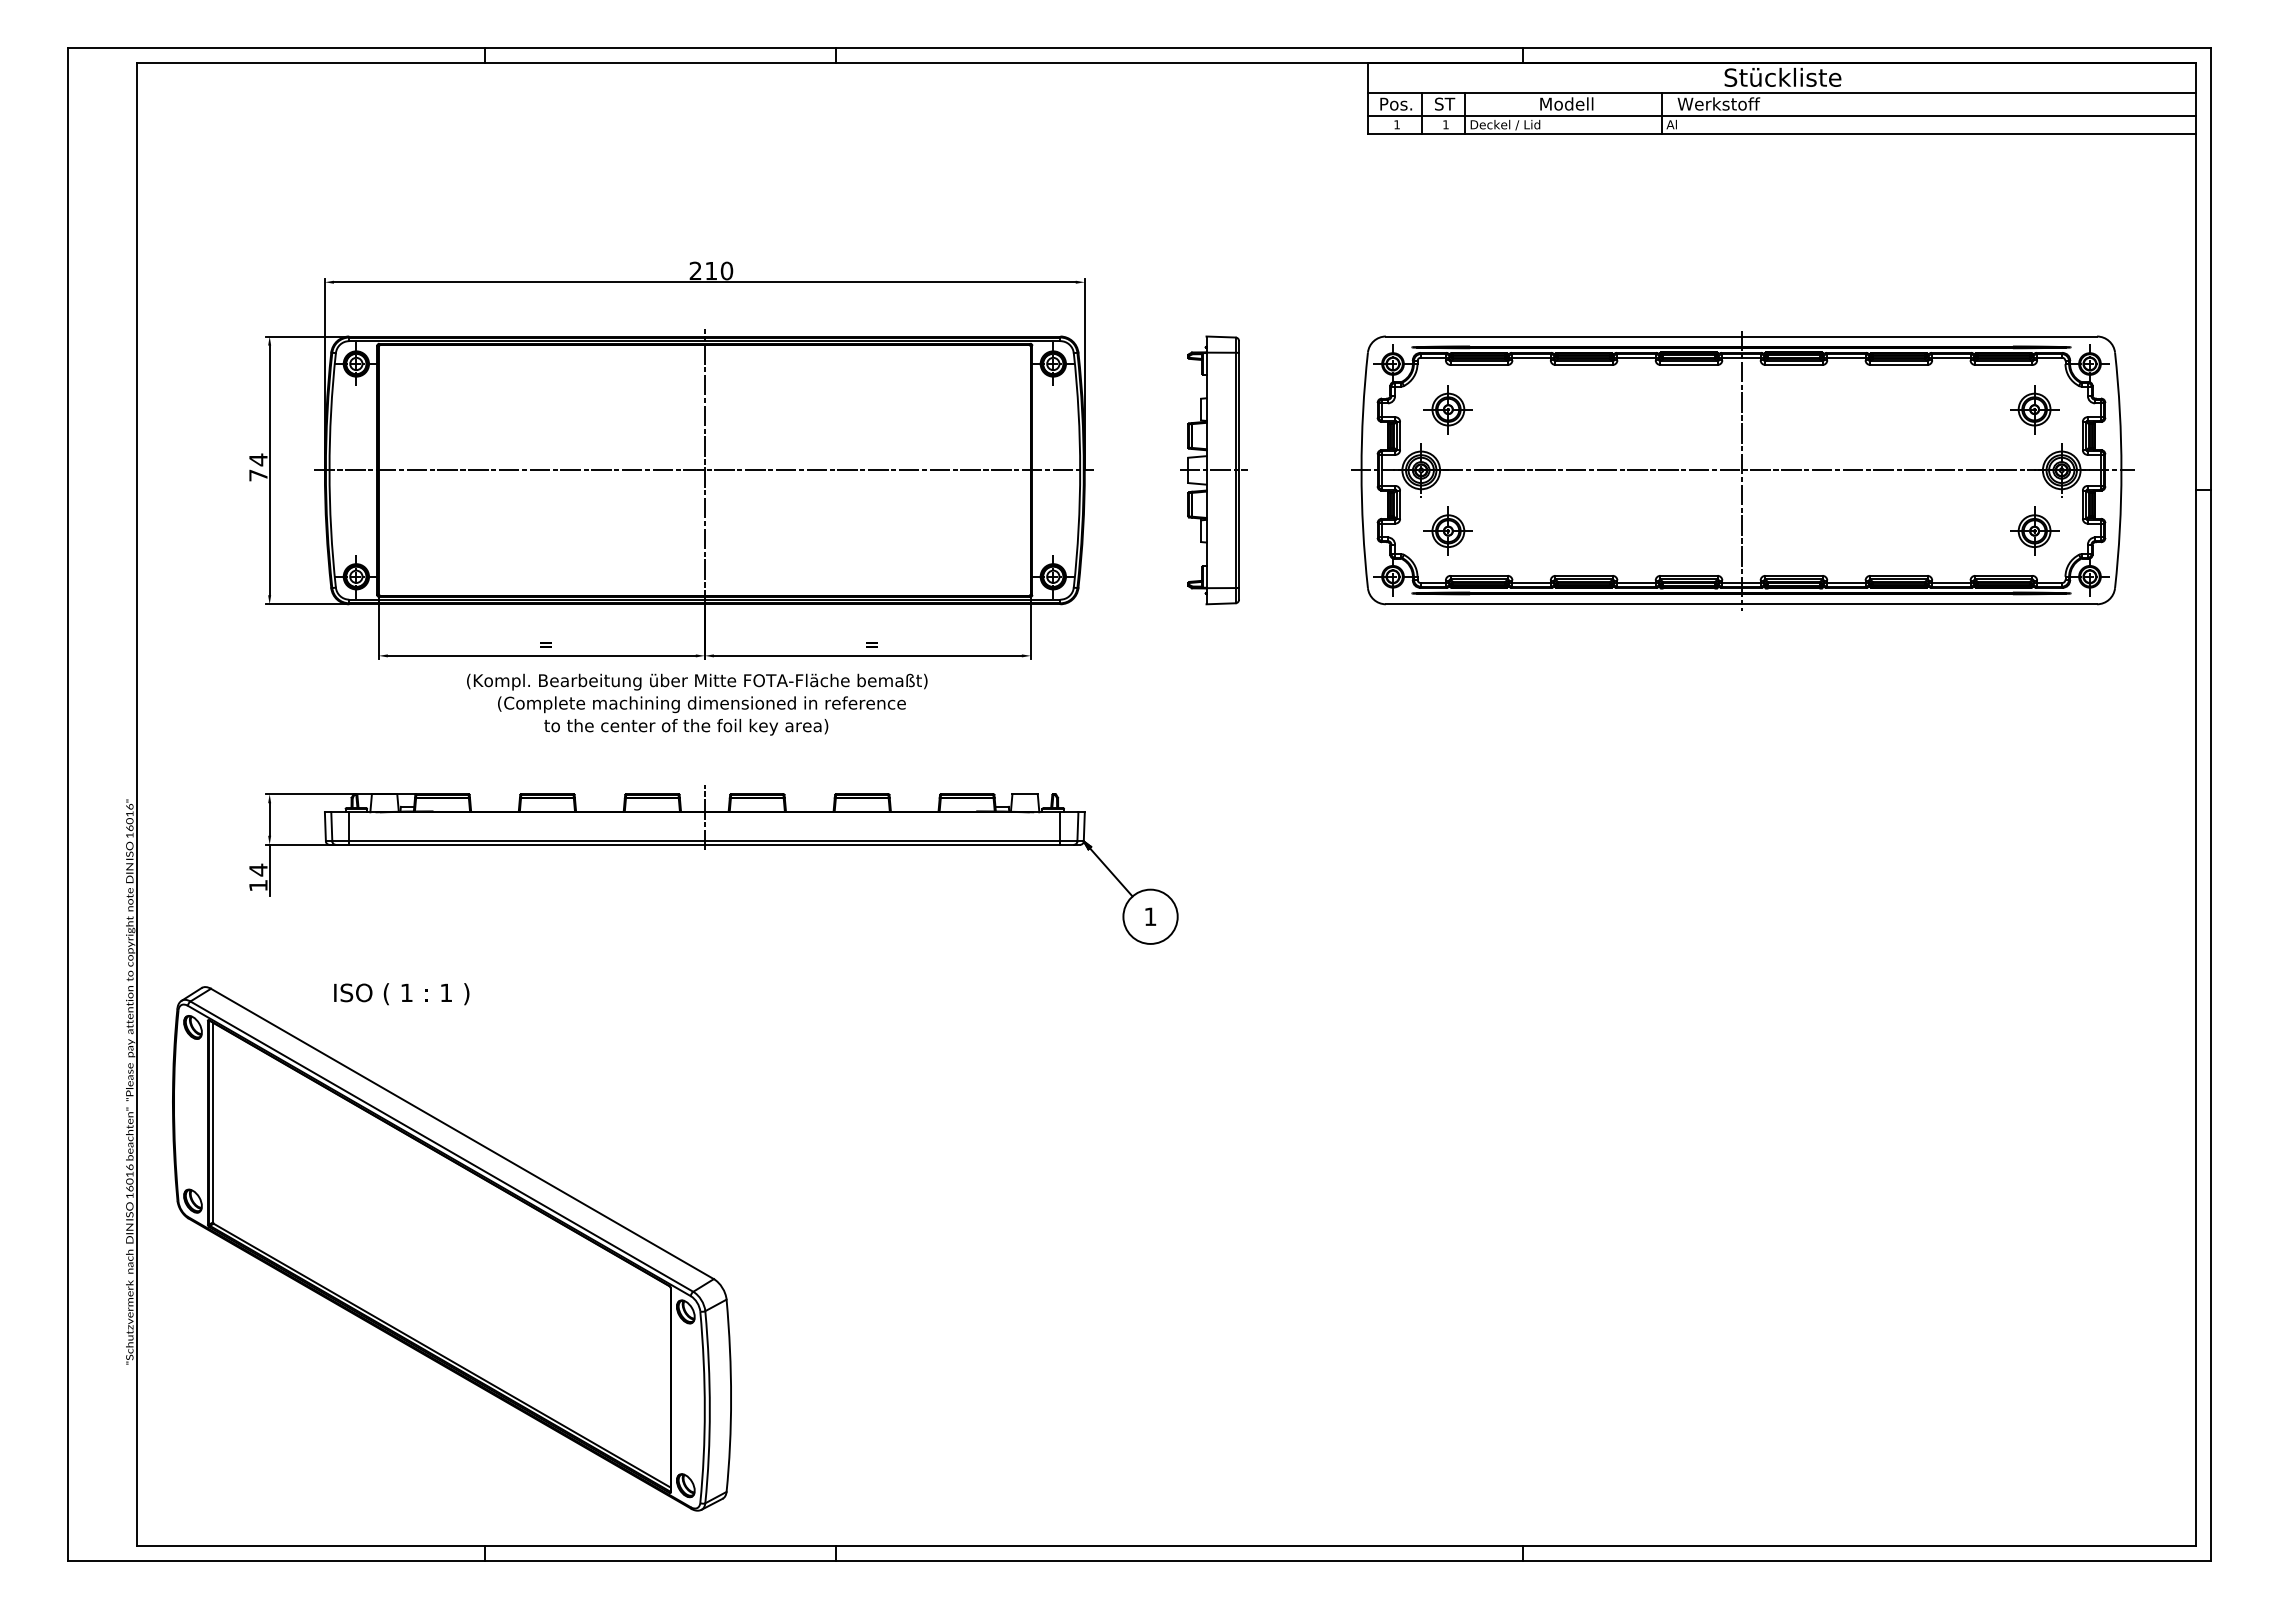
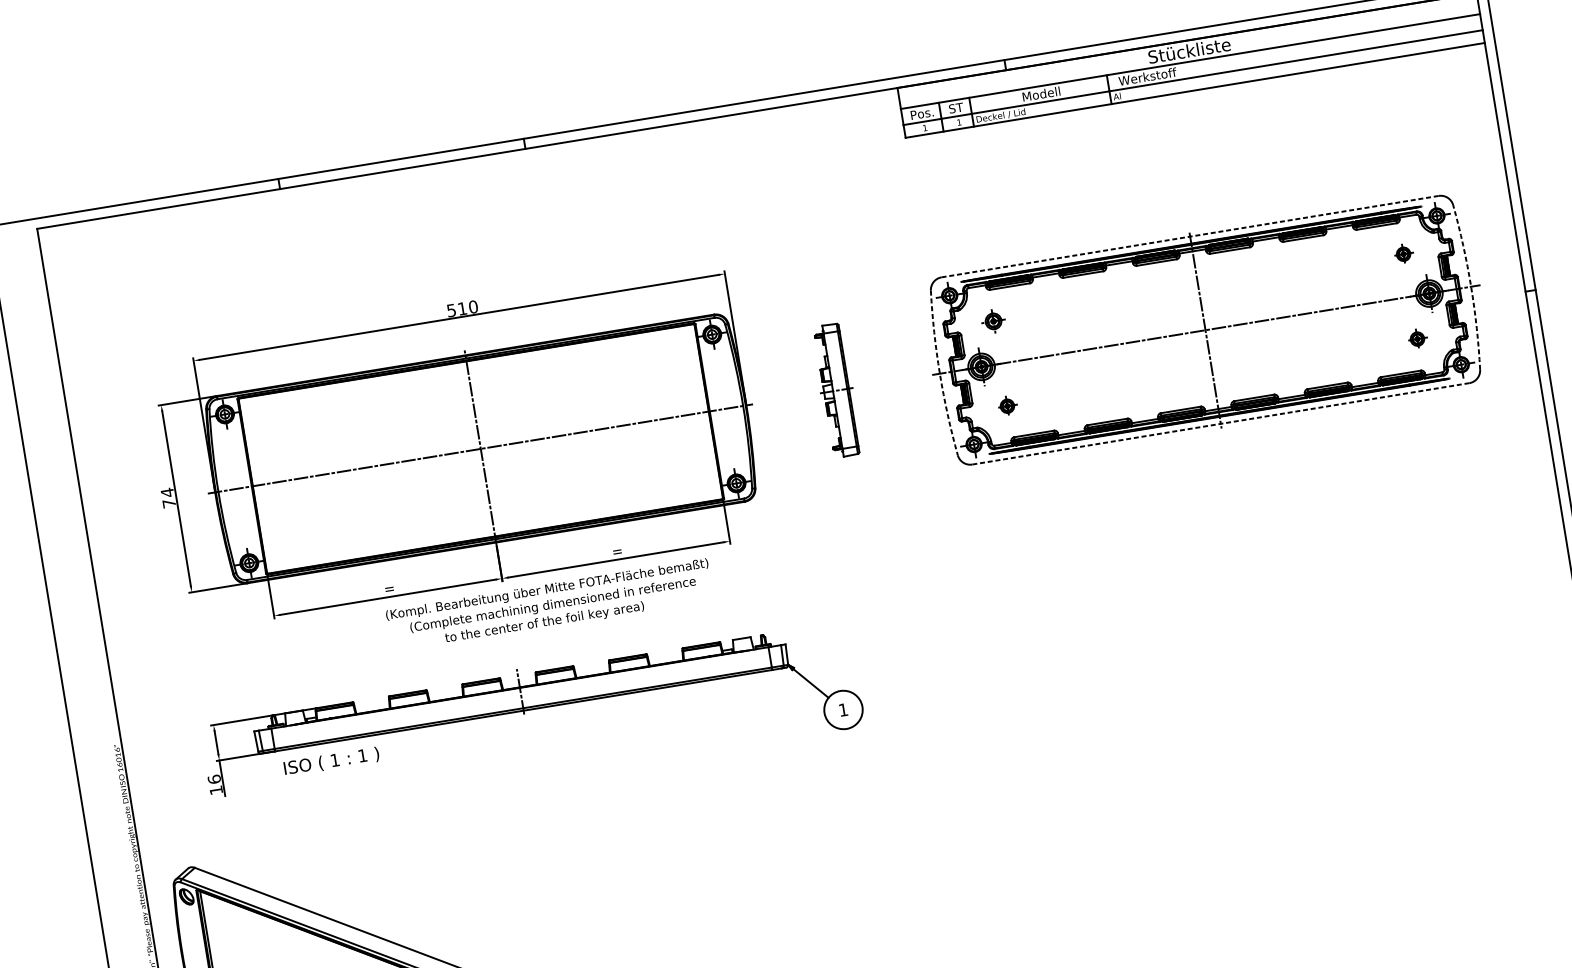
text: (695, 270) -> (451, 310), 210 -> 510
line: (1741, 336) -> (1190, 236), solid -> dashed
part: (1447, 409) -> (993, 321), size x0.7
part: (2034, 409) -> (1403, 254), size x0.6
part: (1213, 470) -> (836, 390), size x0.7
arc: (1361, 470) -> (939, 373), solid -> dashed
arc: (2121, 470) -> (1471, 286), solid -> dashed
part: (1447, 530) -> (1006, 405), size x0.6
part: (2034, 530) -> (1417, 338), size x0.6
line: (1741, 604) -> (1220, 423), solid -> dashed
text: (697, 704) -> (550, 605), moved
text: (258, 869) -> (214, 779), 14 -> 16
text: (401, 994) -> (331, 762), moved

